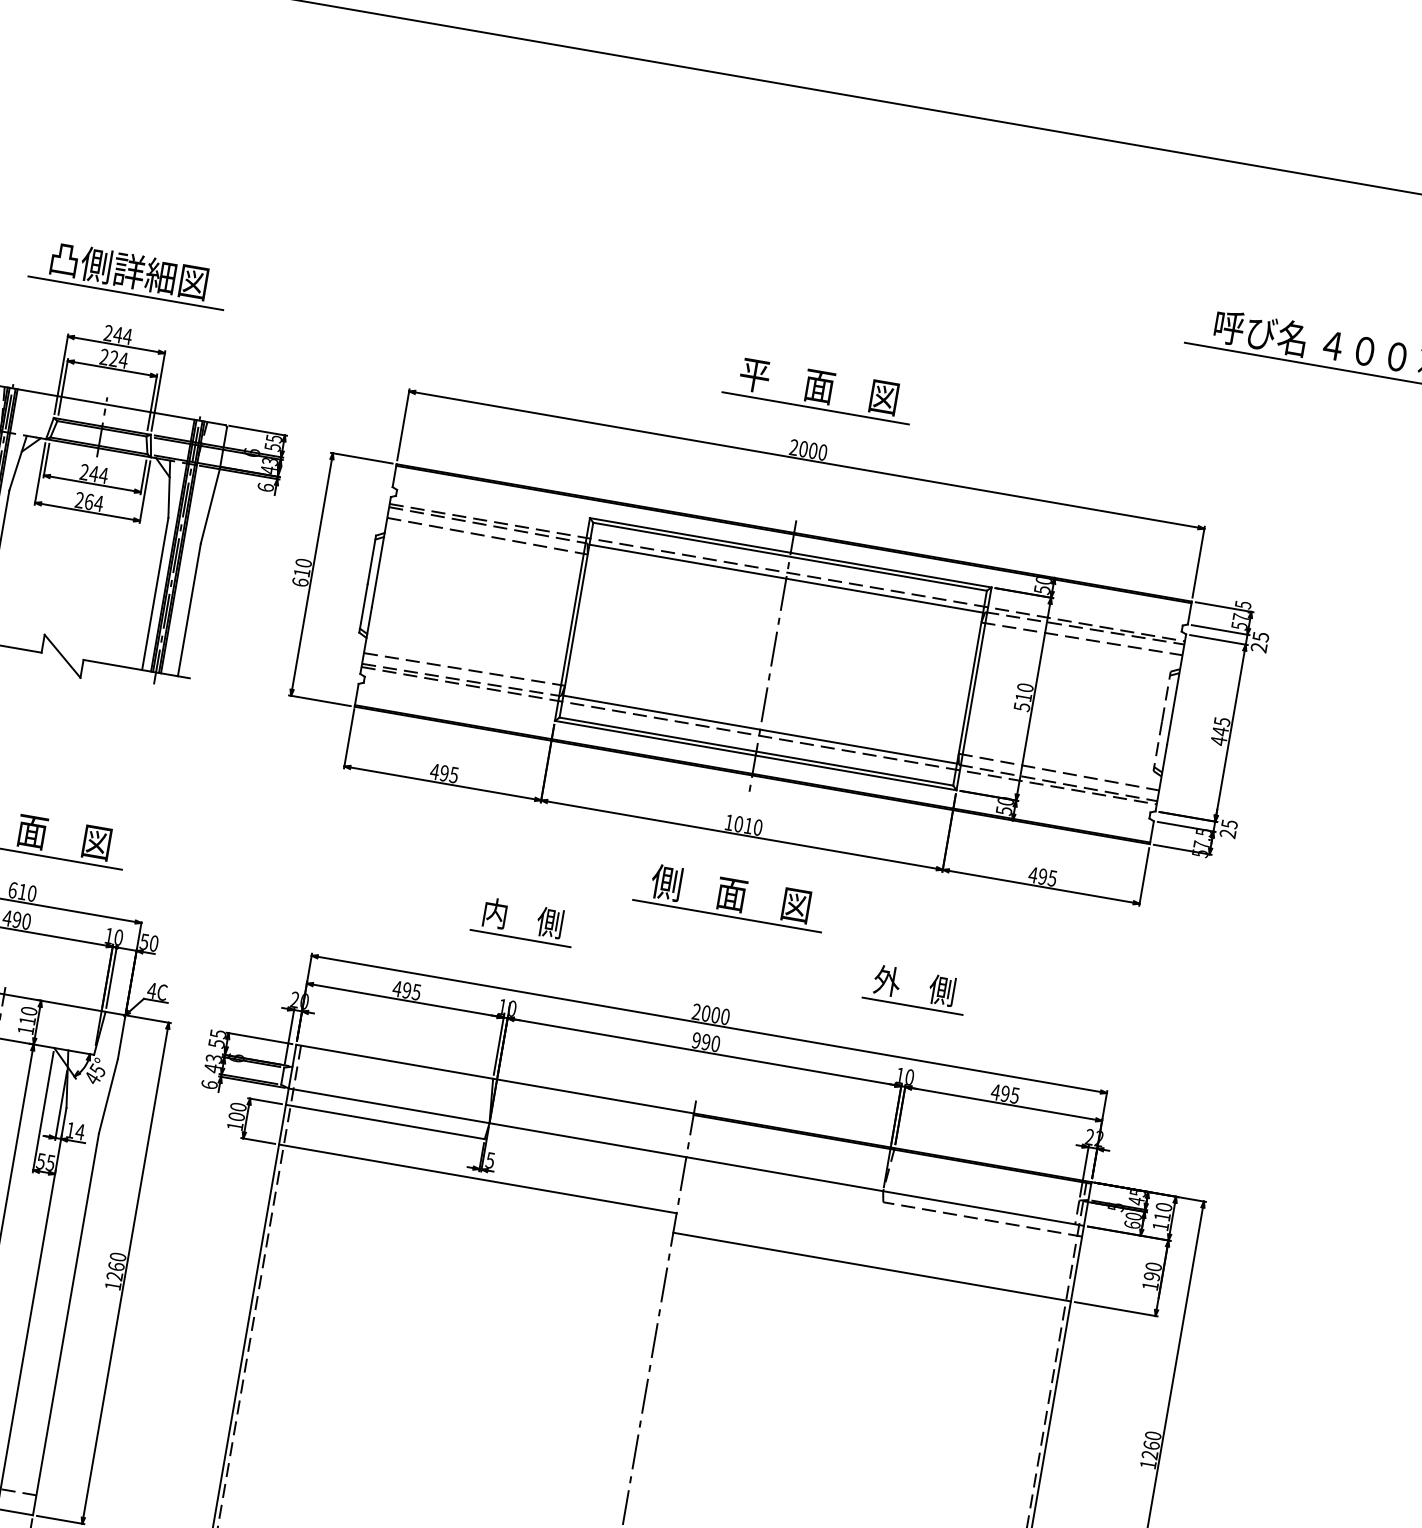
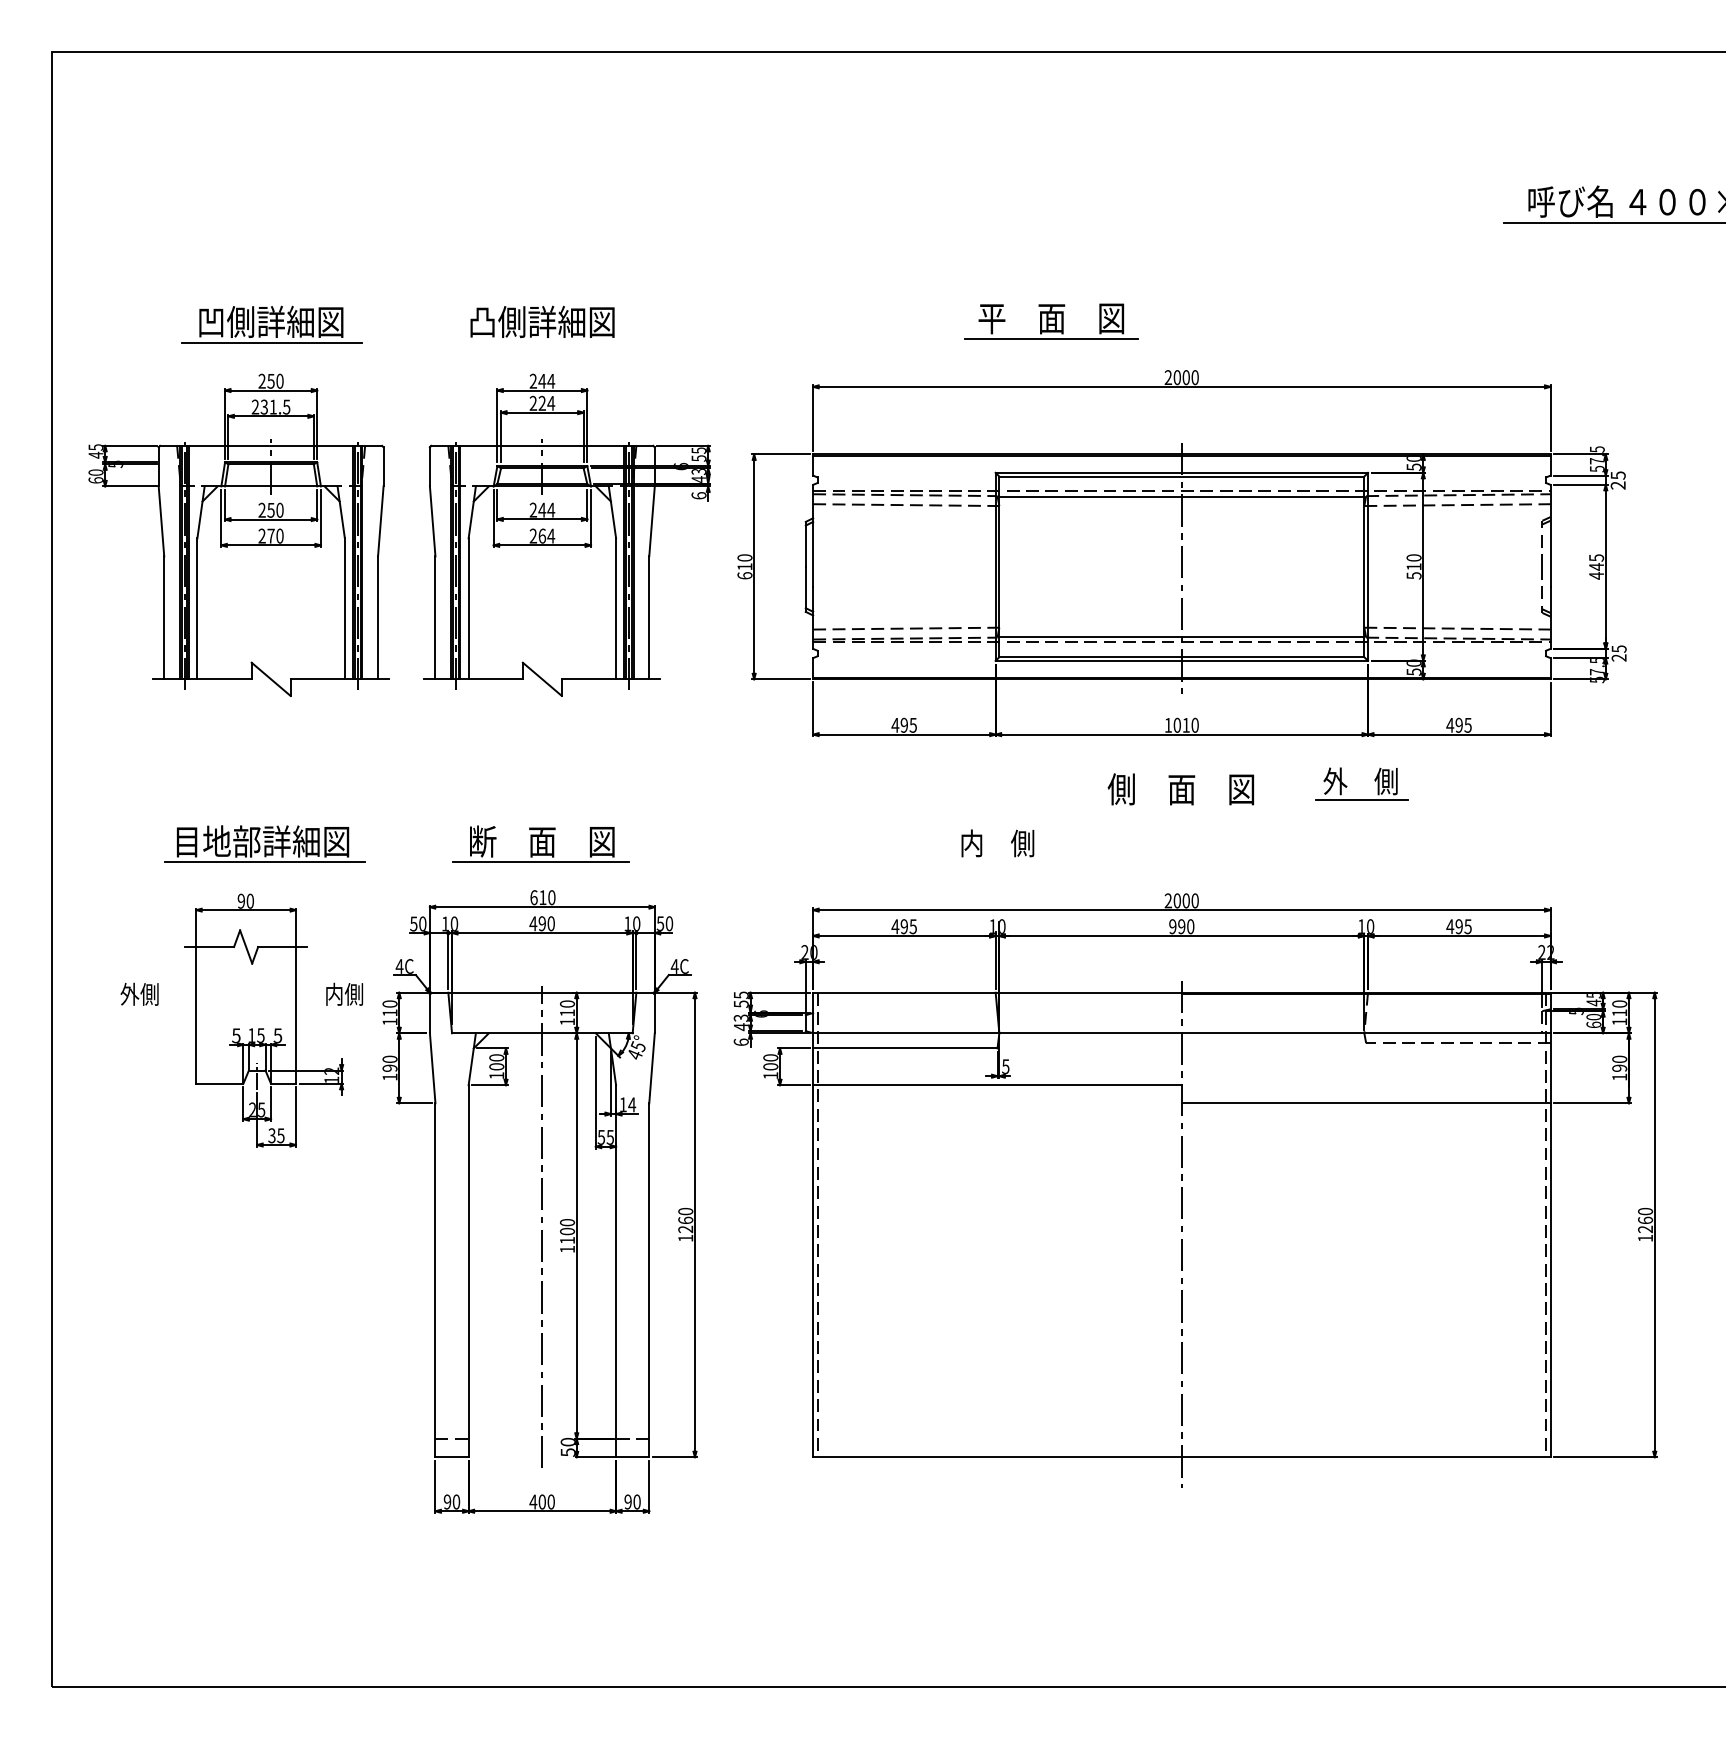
line: (125, 293) -> (542, 342), removed
part: (818, 389) -> (1051, 321), moved
line: (726, 915) -> (1180, 809), removed
line: (520, 938) -> (998, 862), removed
part: (929, 987) -> (1374, 780), moved

